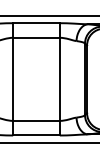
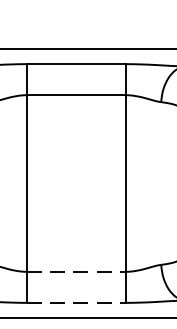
line: (36, 120) -> (76, 270), solid -> dashed
line: (36, 135) -> (76, 302), solid -> dashed

